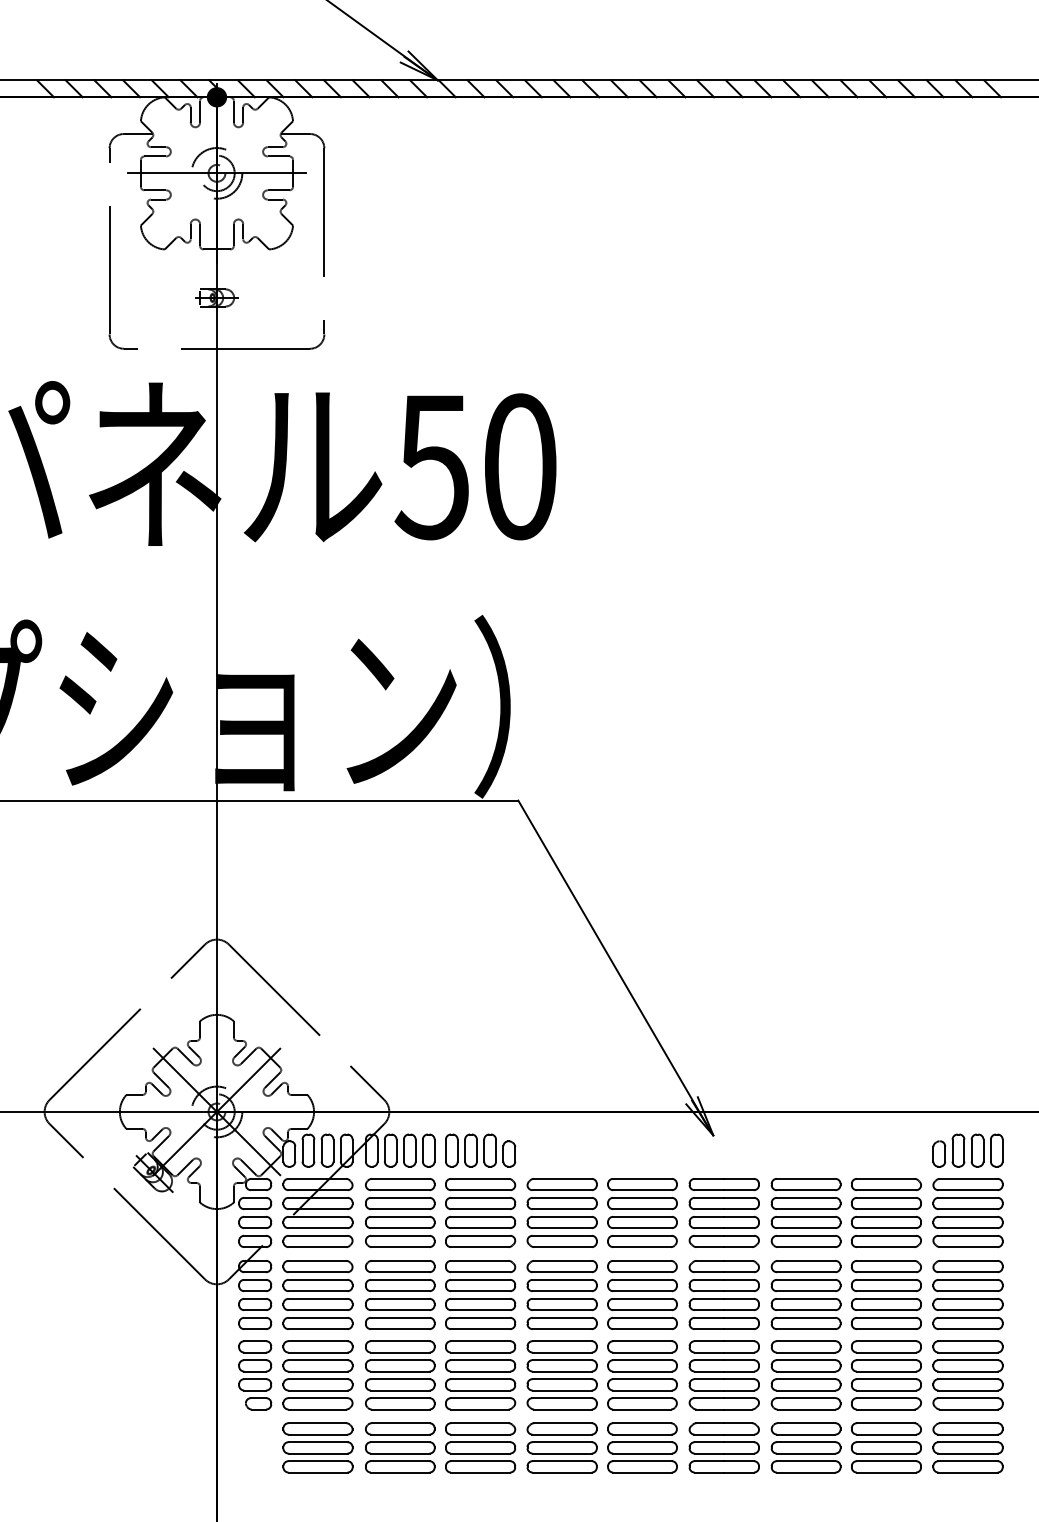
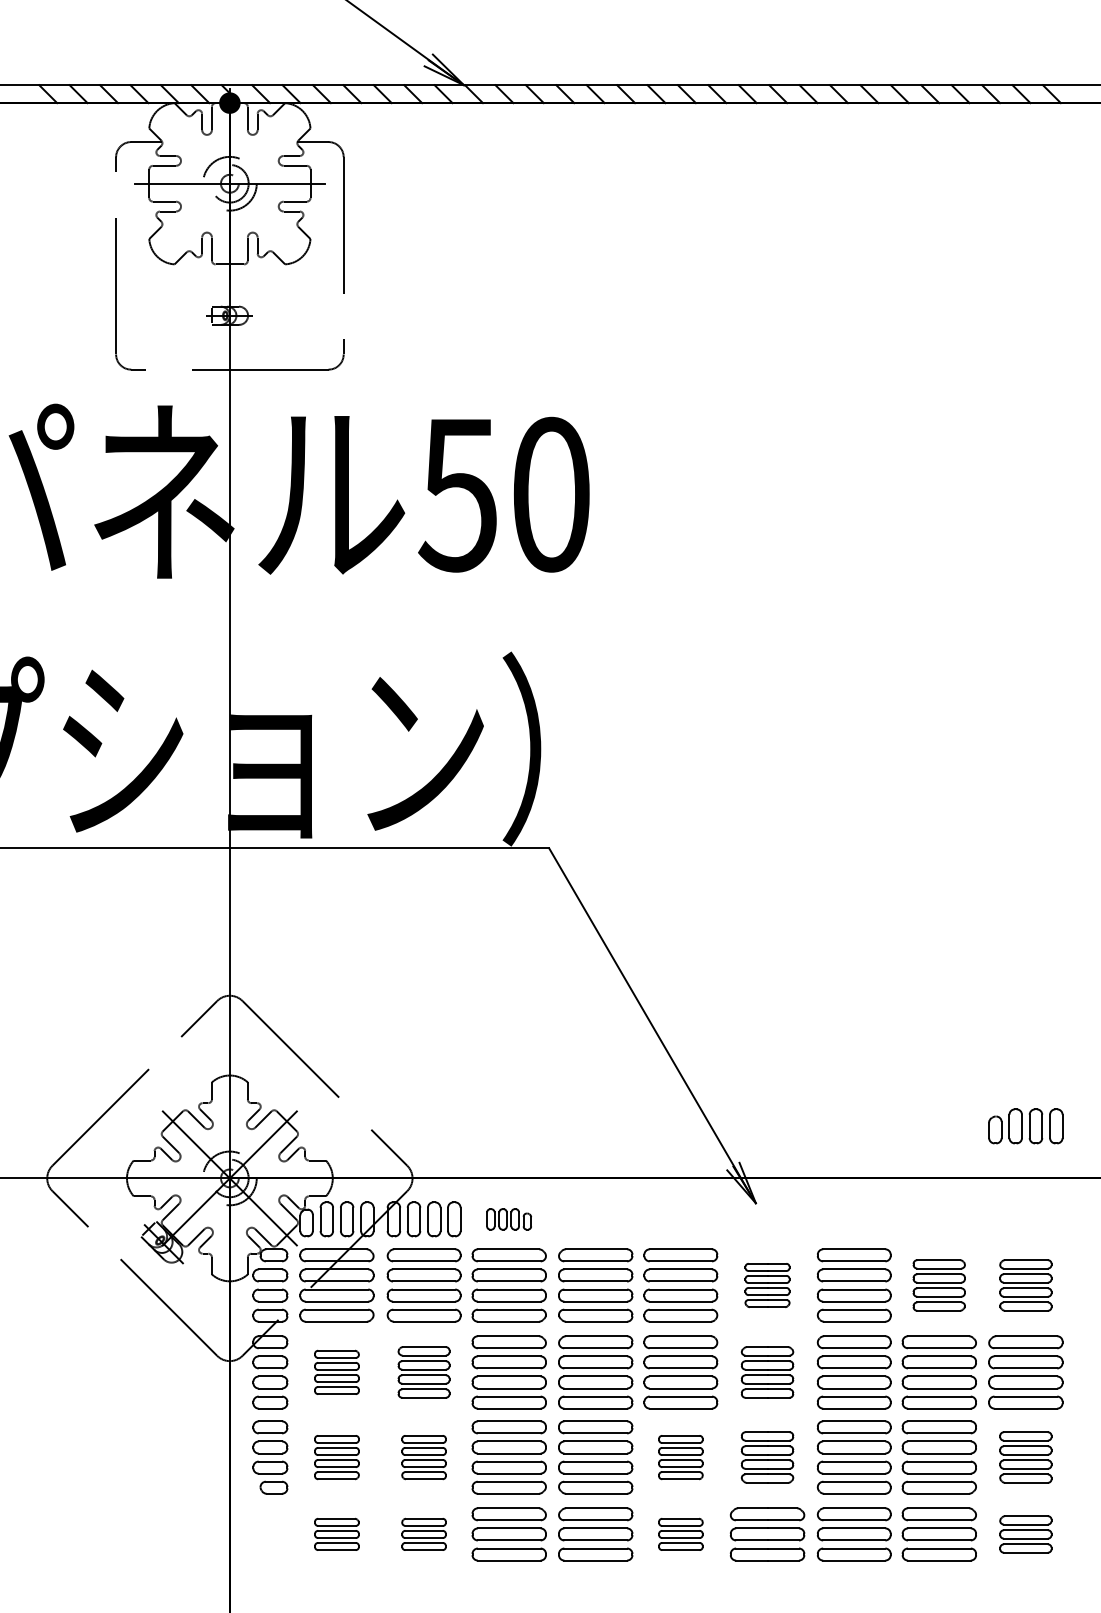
part: (479, 1150) -> (508, 1219), size x0.6
part: (967, 1150) -> (1025, 1126), moved
part: (724, 1212) -> (767, 1285), size x0.6
part: (885, 1212) -> (938, 1285), size x0.7
part: (967, 1212) -> (1025, 1285), size x0.7
part: (317, 1295) -> (336, 1372), size x0.6
part: (399, 1295) -> (423, 1372), size x0.7
part: (724, 1295) -> (767, 1372), size x0.7
part: (317, 1375) -> (336, 1457), size x0.6
part: (399, 1375) -> (423, 1457), size x0.6
part: (642, 1375) -> (680, 1457), size x0.6
part: (724, 1375) -> (767, 1457), size x0.7
part: (967, 1375) -> (1025, 1457), size x0.7
part: (317, 1447) -> (336, 1534), size x0.6
part: (399, 1447) -> (423, 1534), size x0.6
part: (642, 1447) -> (680, 1534), size x0.6
part: (967, 1447) -> (1025, 1534), size x0.7

